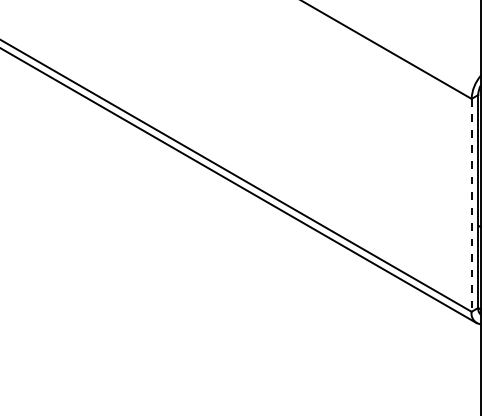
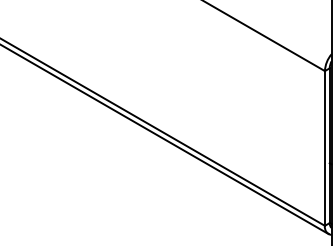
line: (471, 205) -> (324, 148), dashed -> solid

